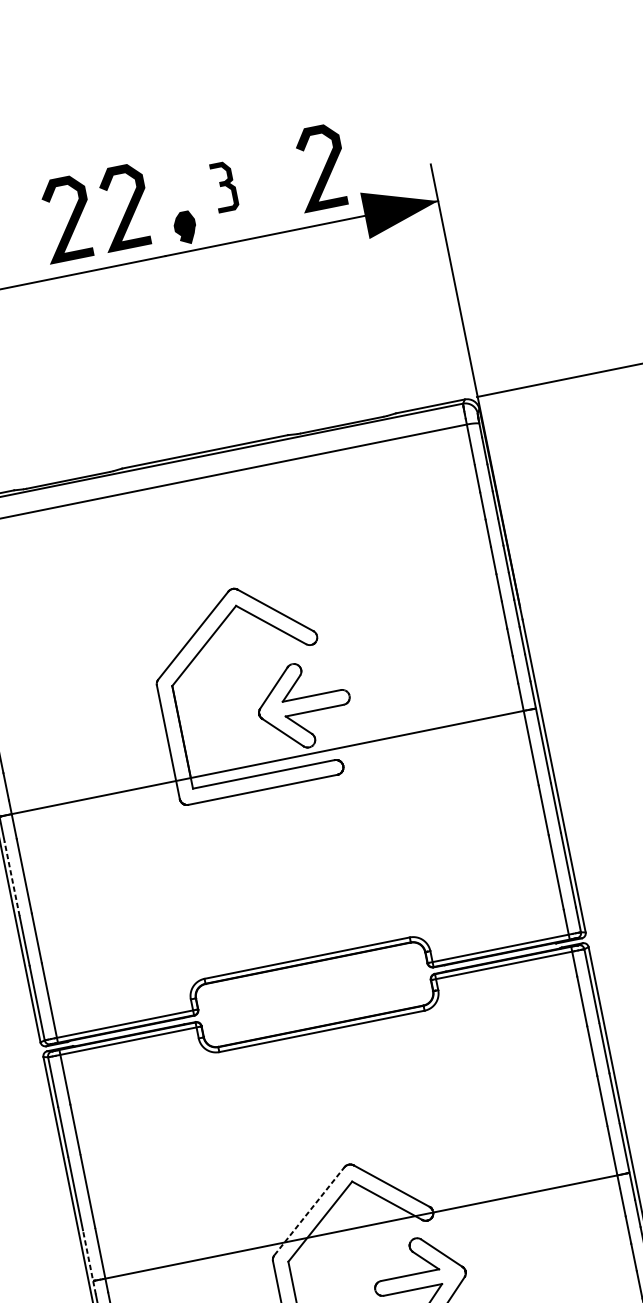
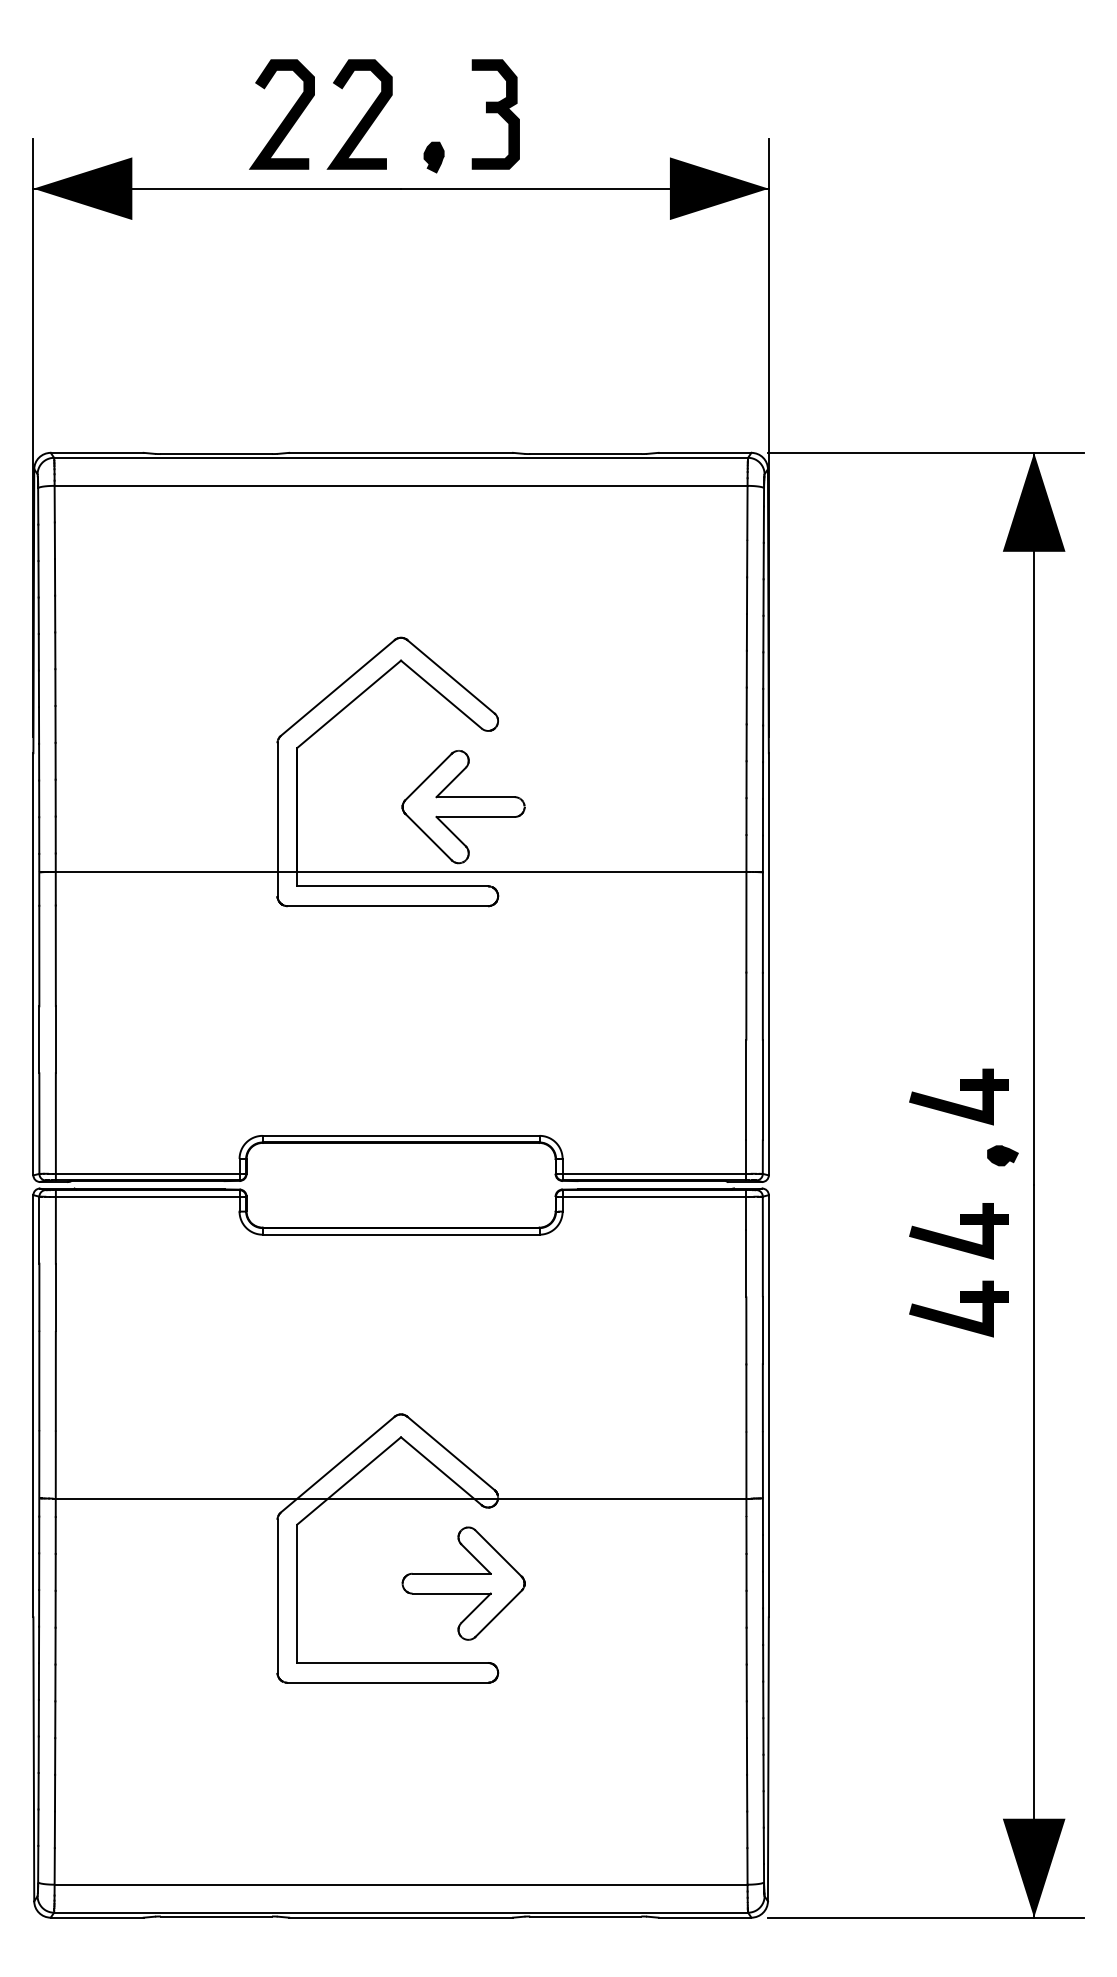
curve: (323, 169) -> (628, 117), removed
part: (224, 186) -> (495, 114), size x1.67
part: (184, 228) -> (433, 157), size x0.71
line: (12, 878) -> (39, 955), dashed -> solid
line: (309, 1211) -> (338, 1464), dashed -> solid
line: (89, 1262) -> (39, 1473), dashed -> solid

